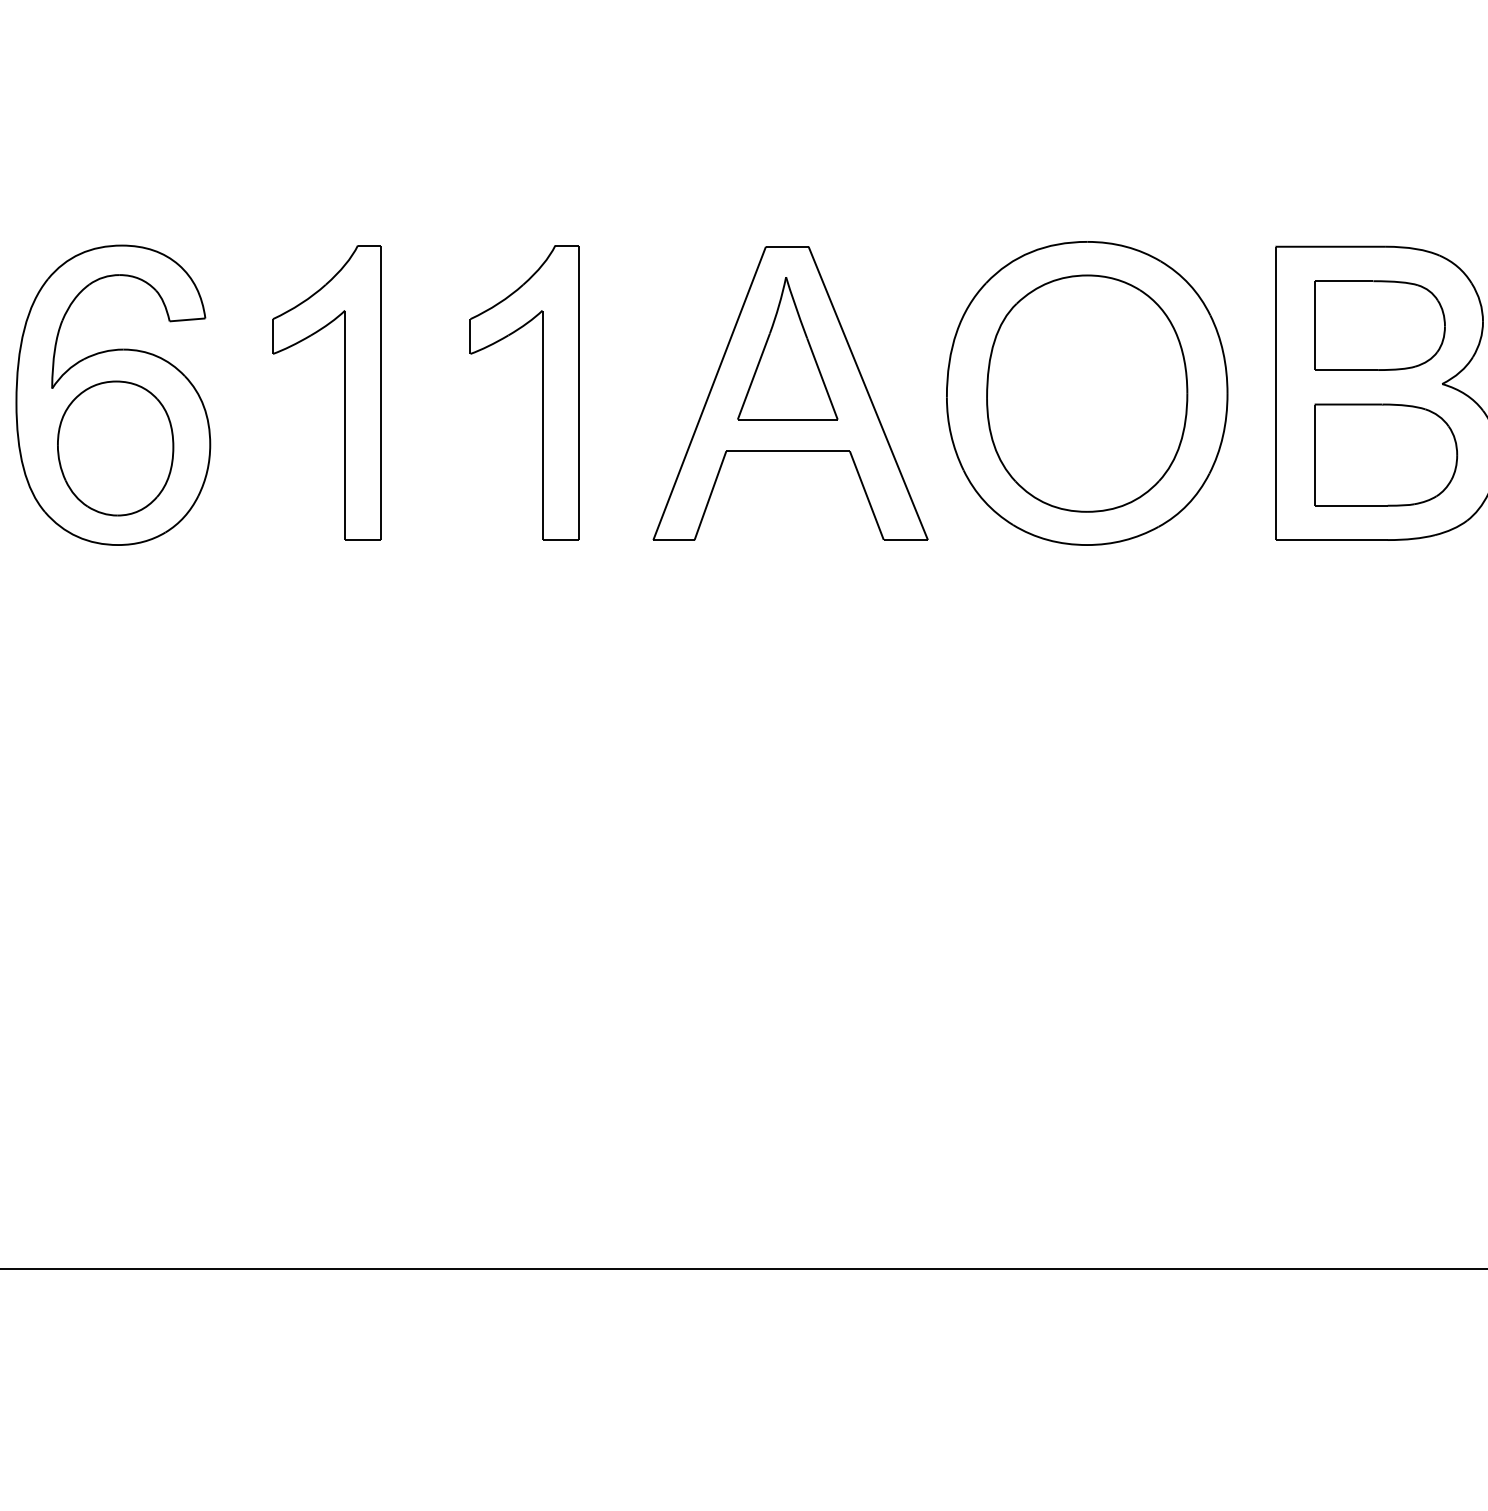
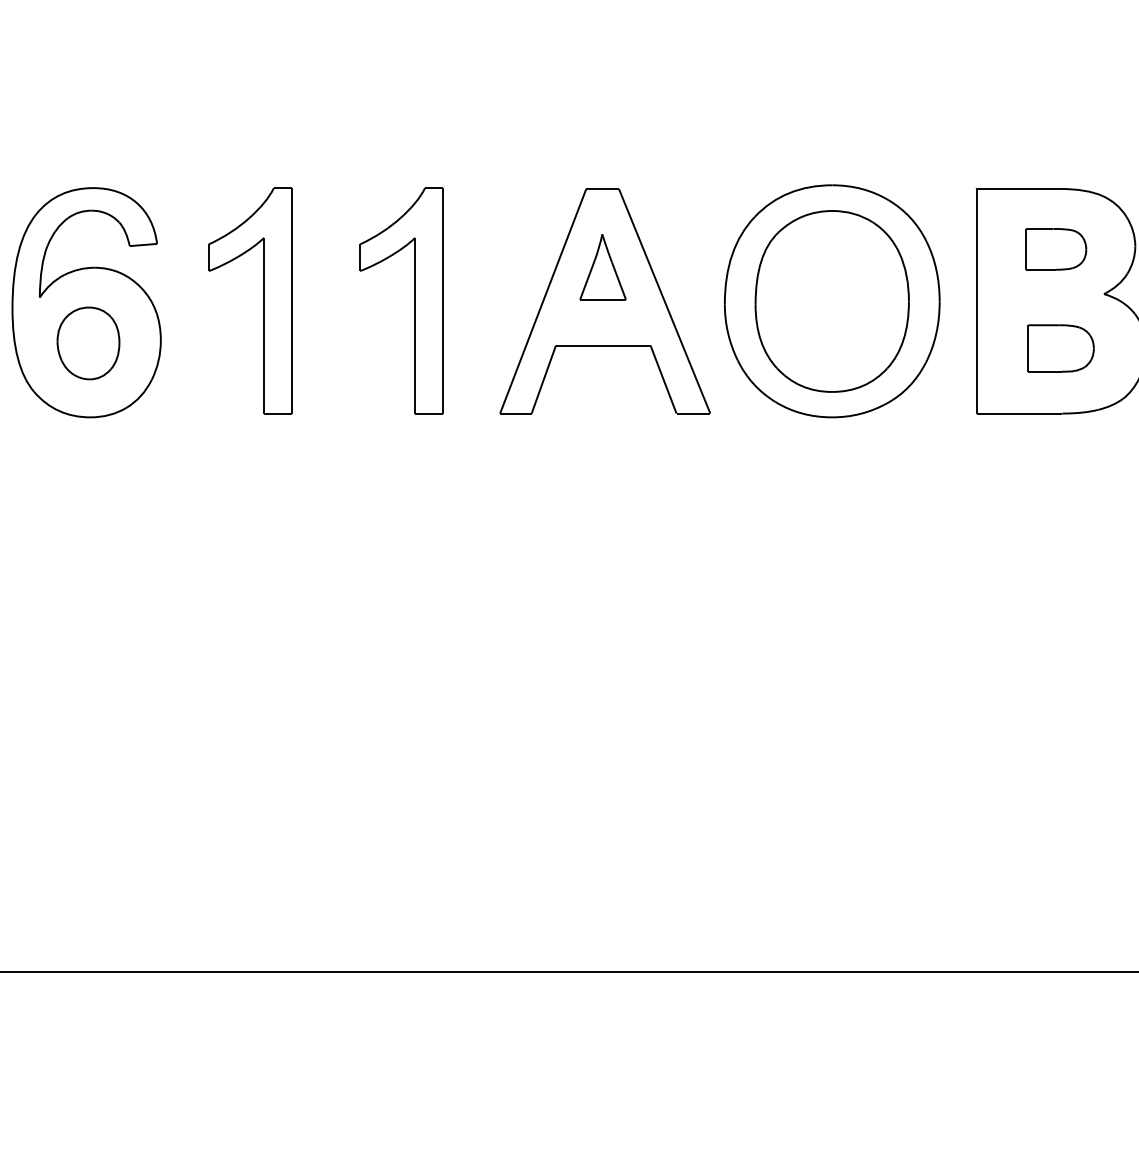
part: (1379, 325) -> (1056, 249), size x0.6
part: (787, 348) -> (602, 266), size x0.6
part: (115, 448) -> (88, 343), size x0.7
part: (1386, 454) -> (1061, 348), size x0.6

